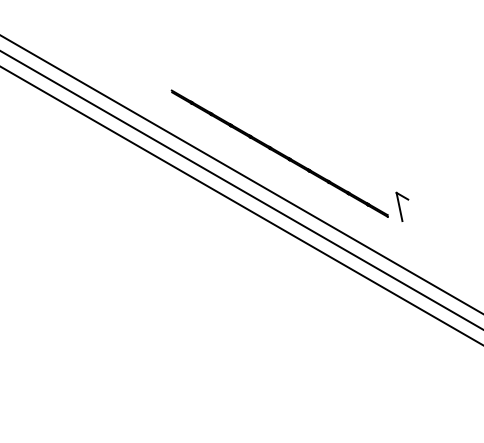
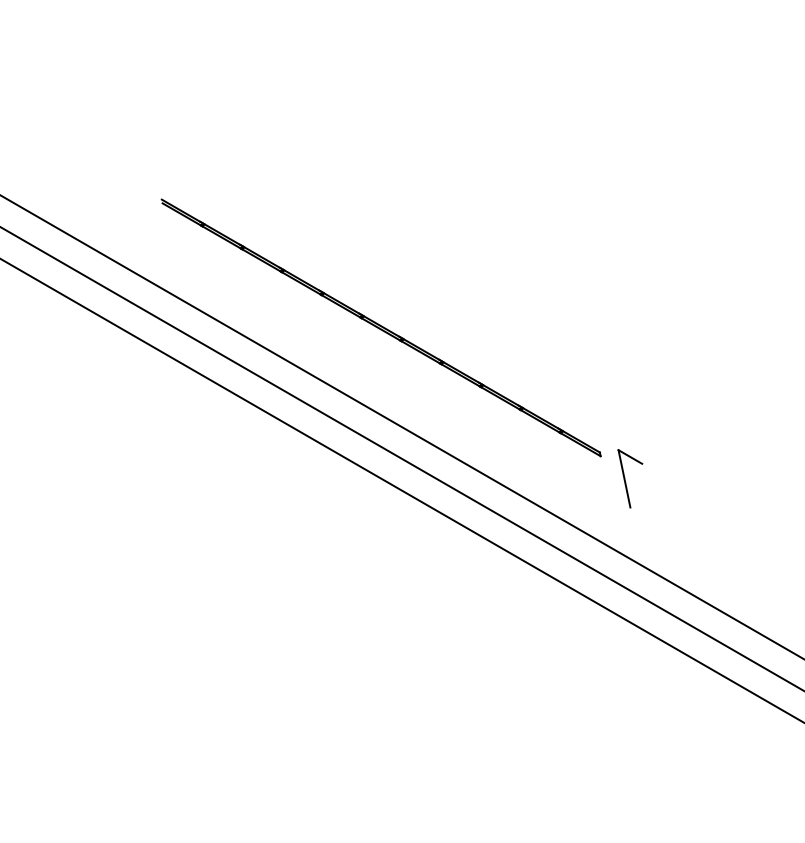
part: (402, 206) -> (630, 477), moved

